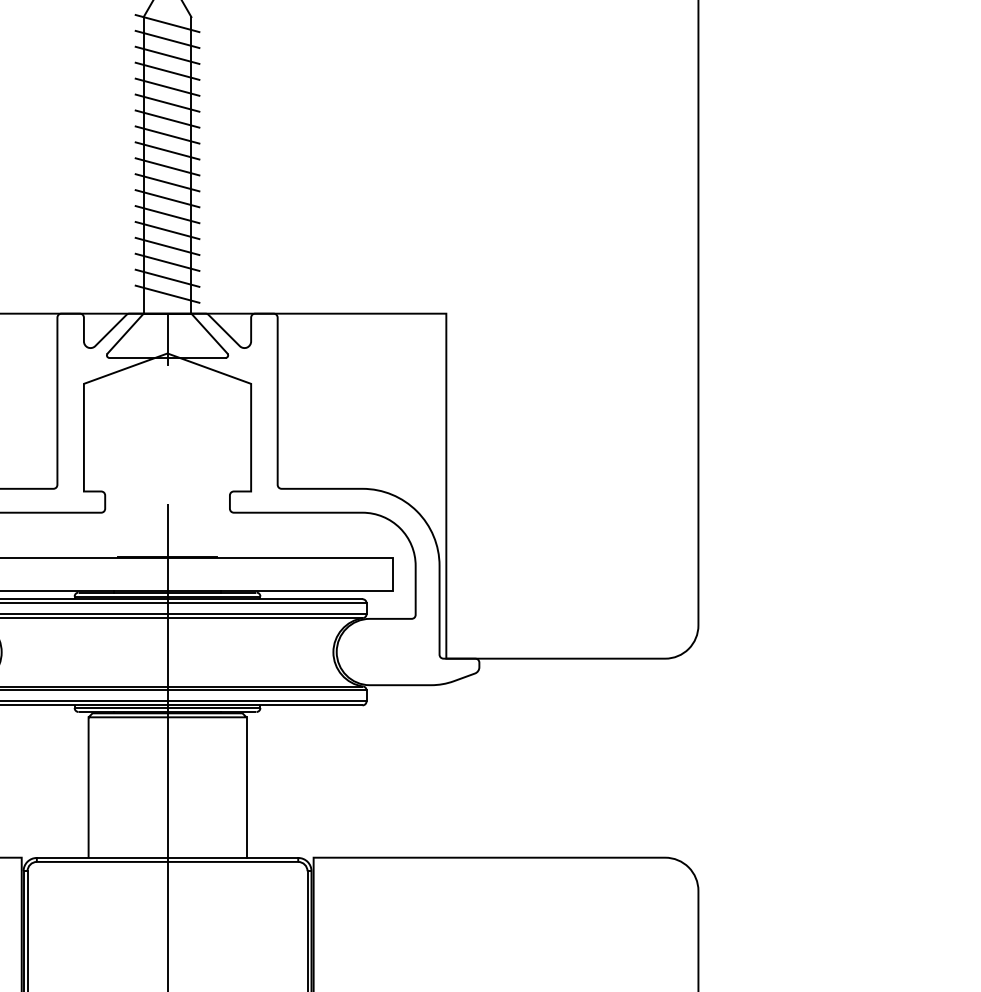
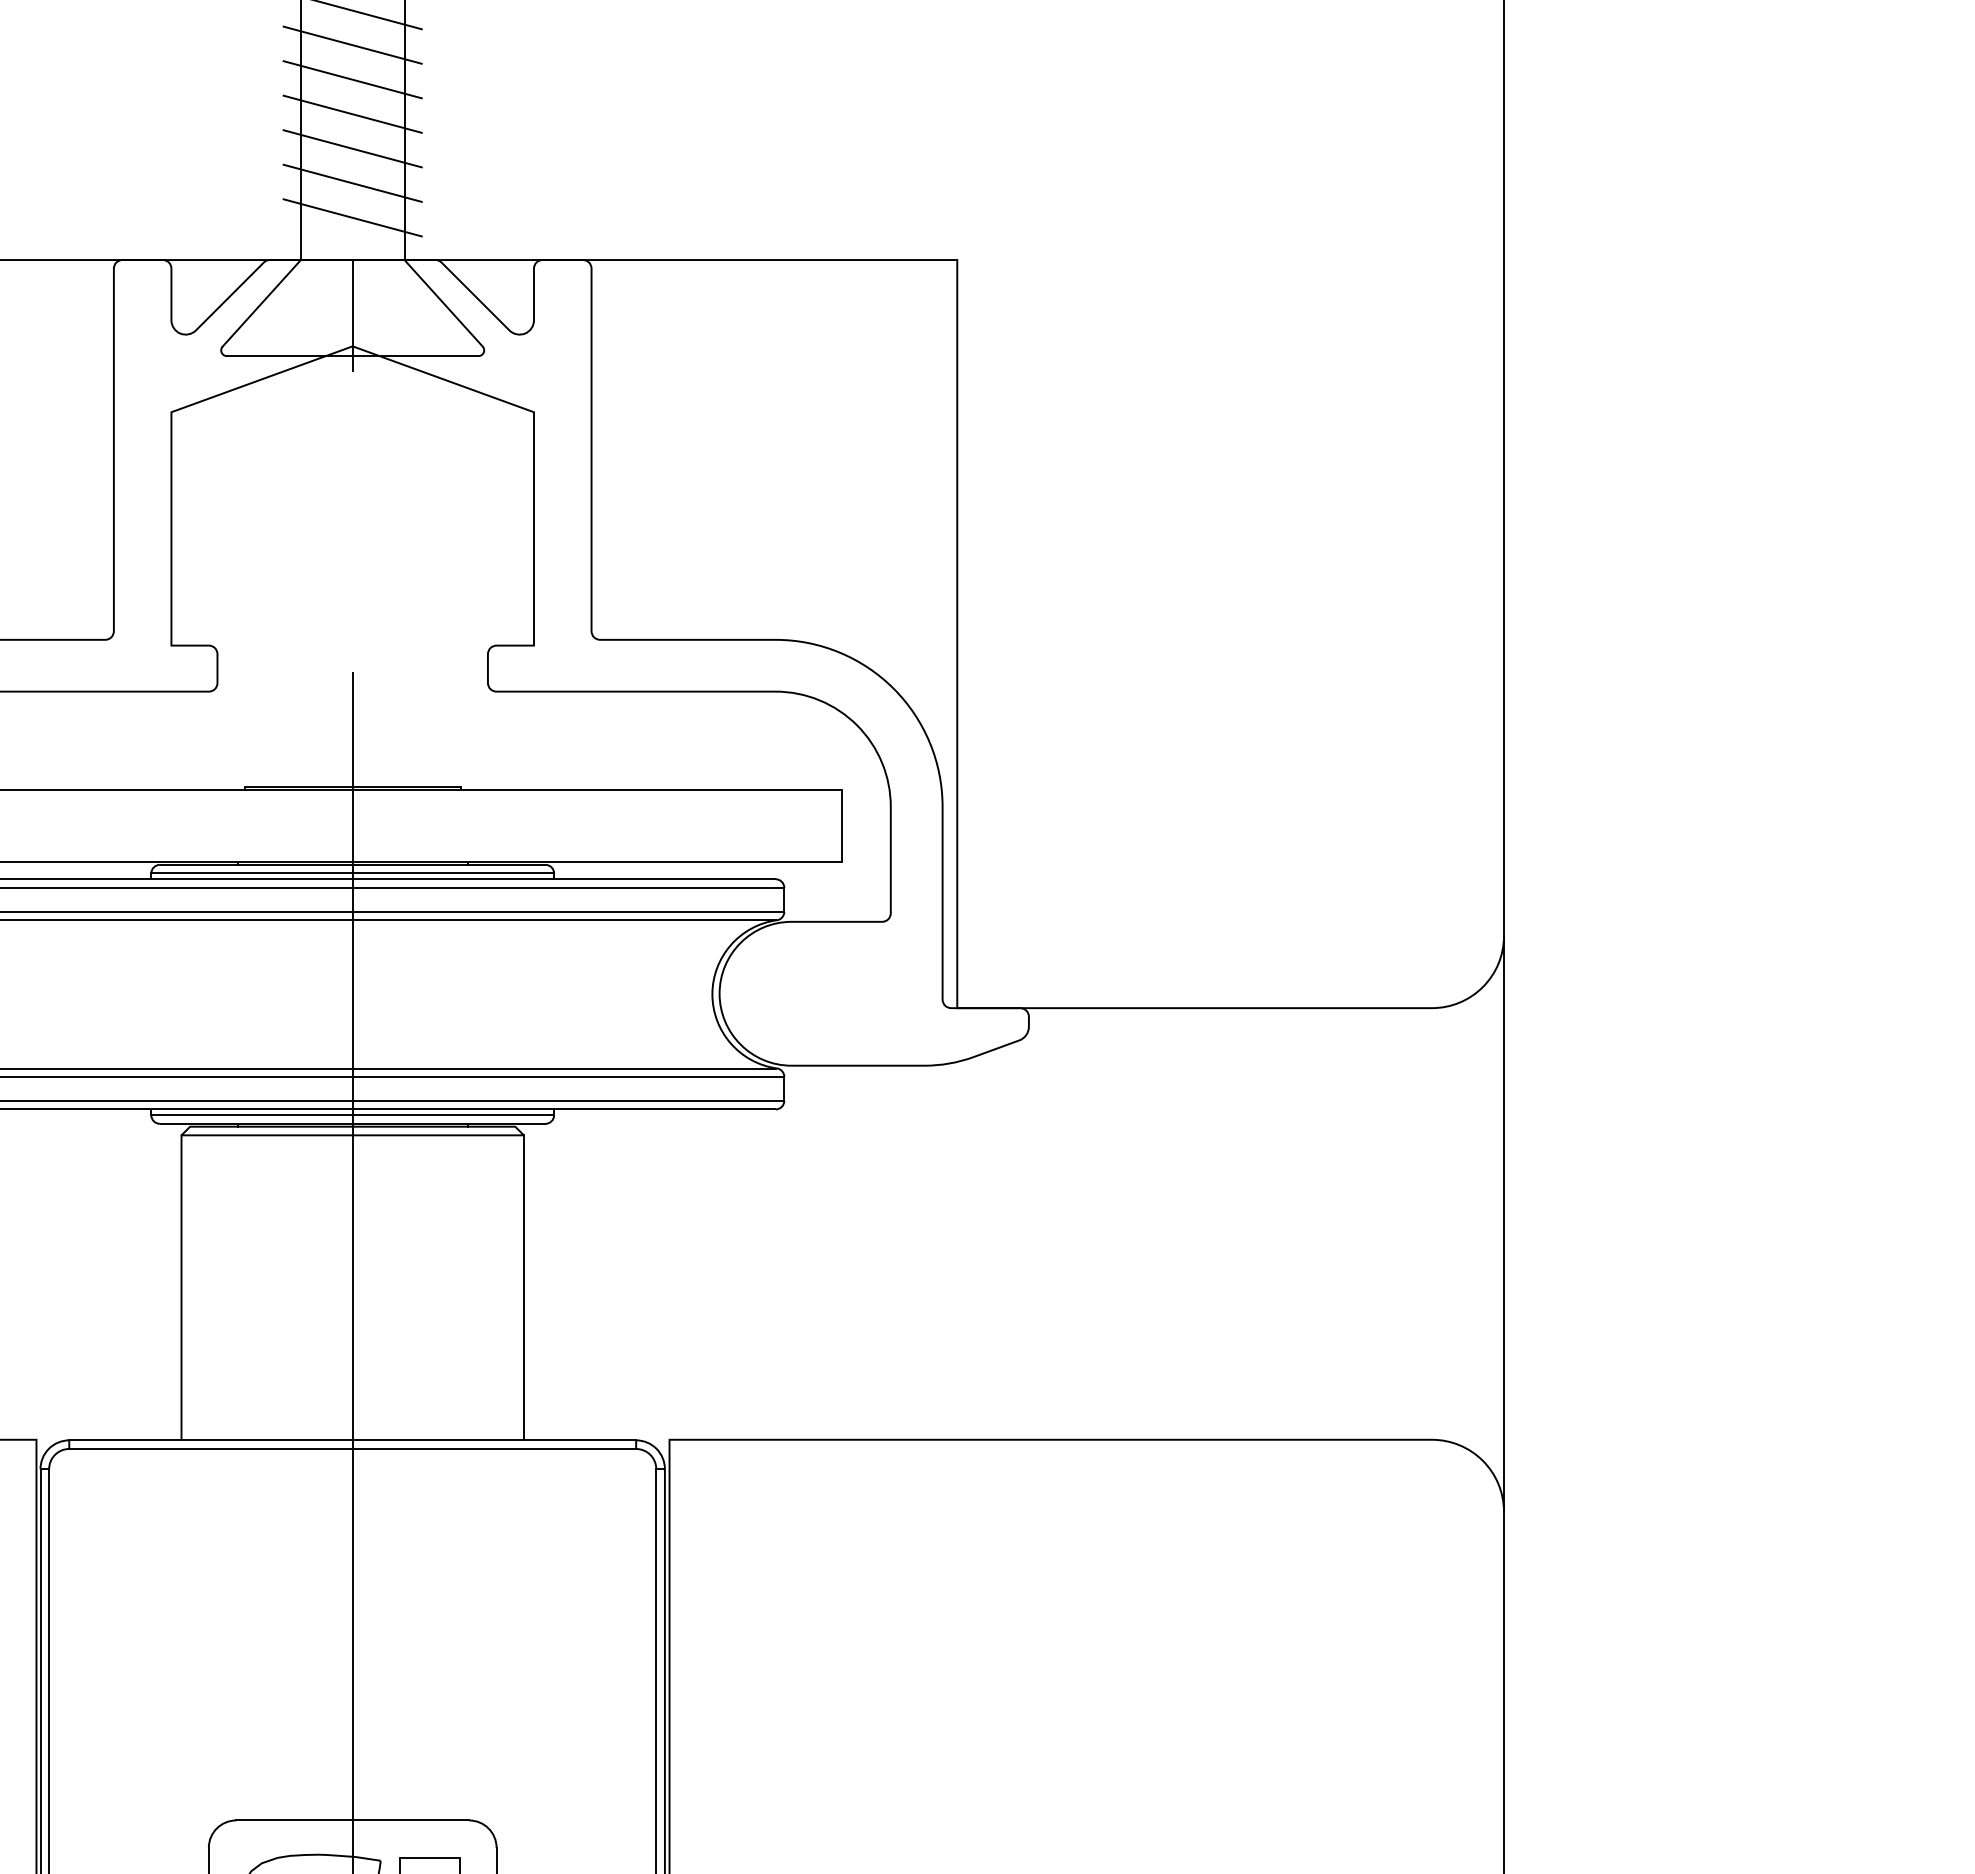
line: (698, 757) -> (1504, 1222), added

